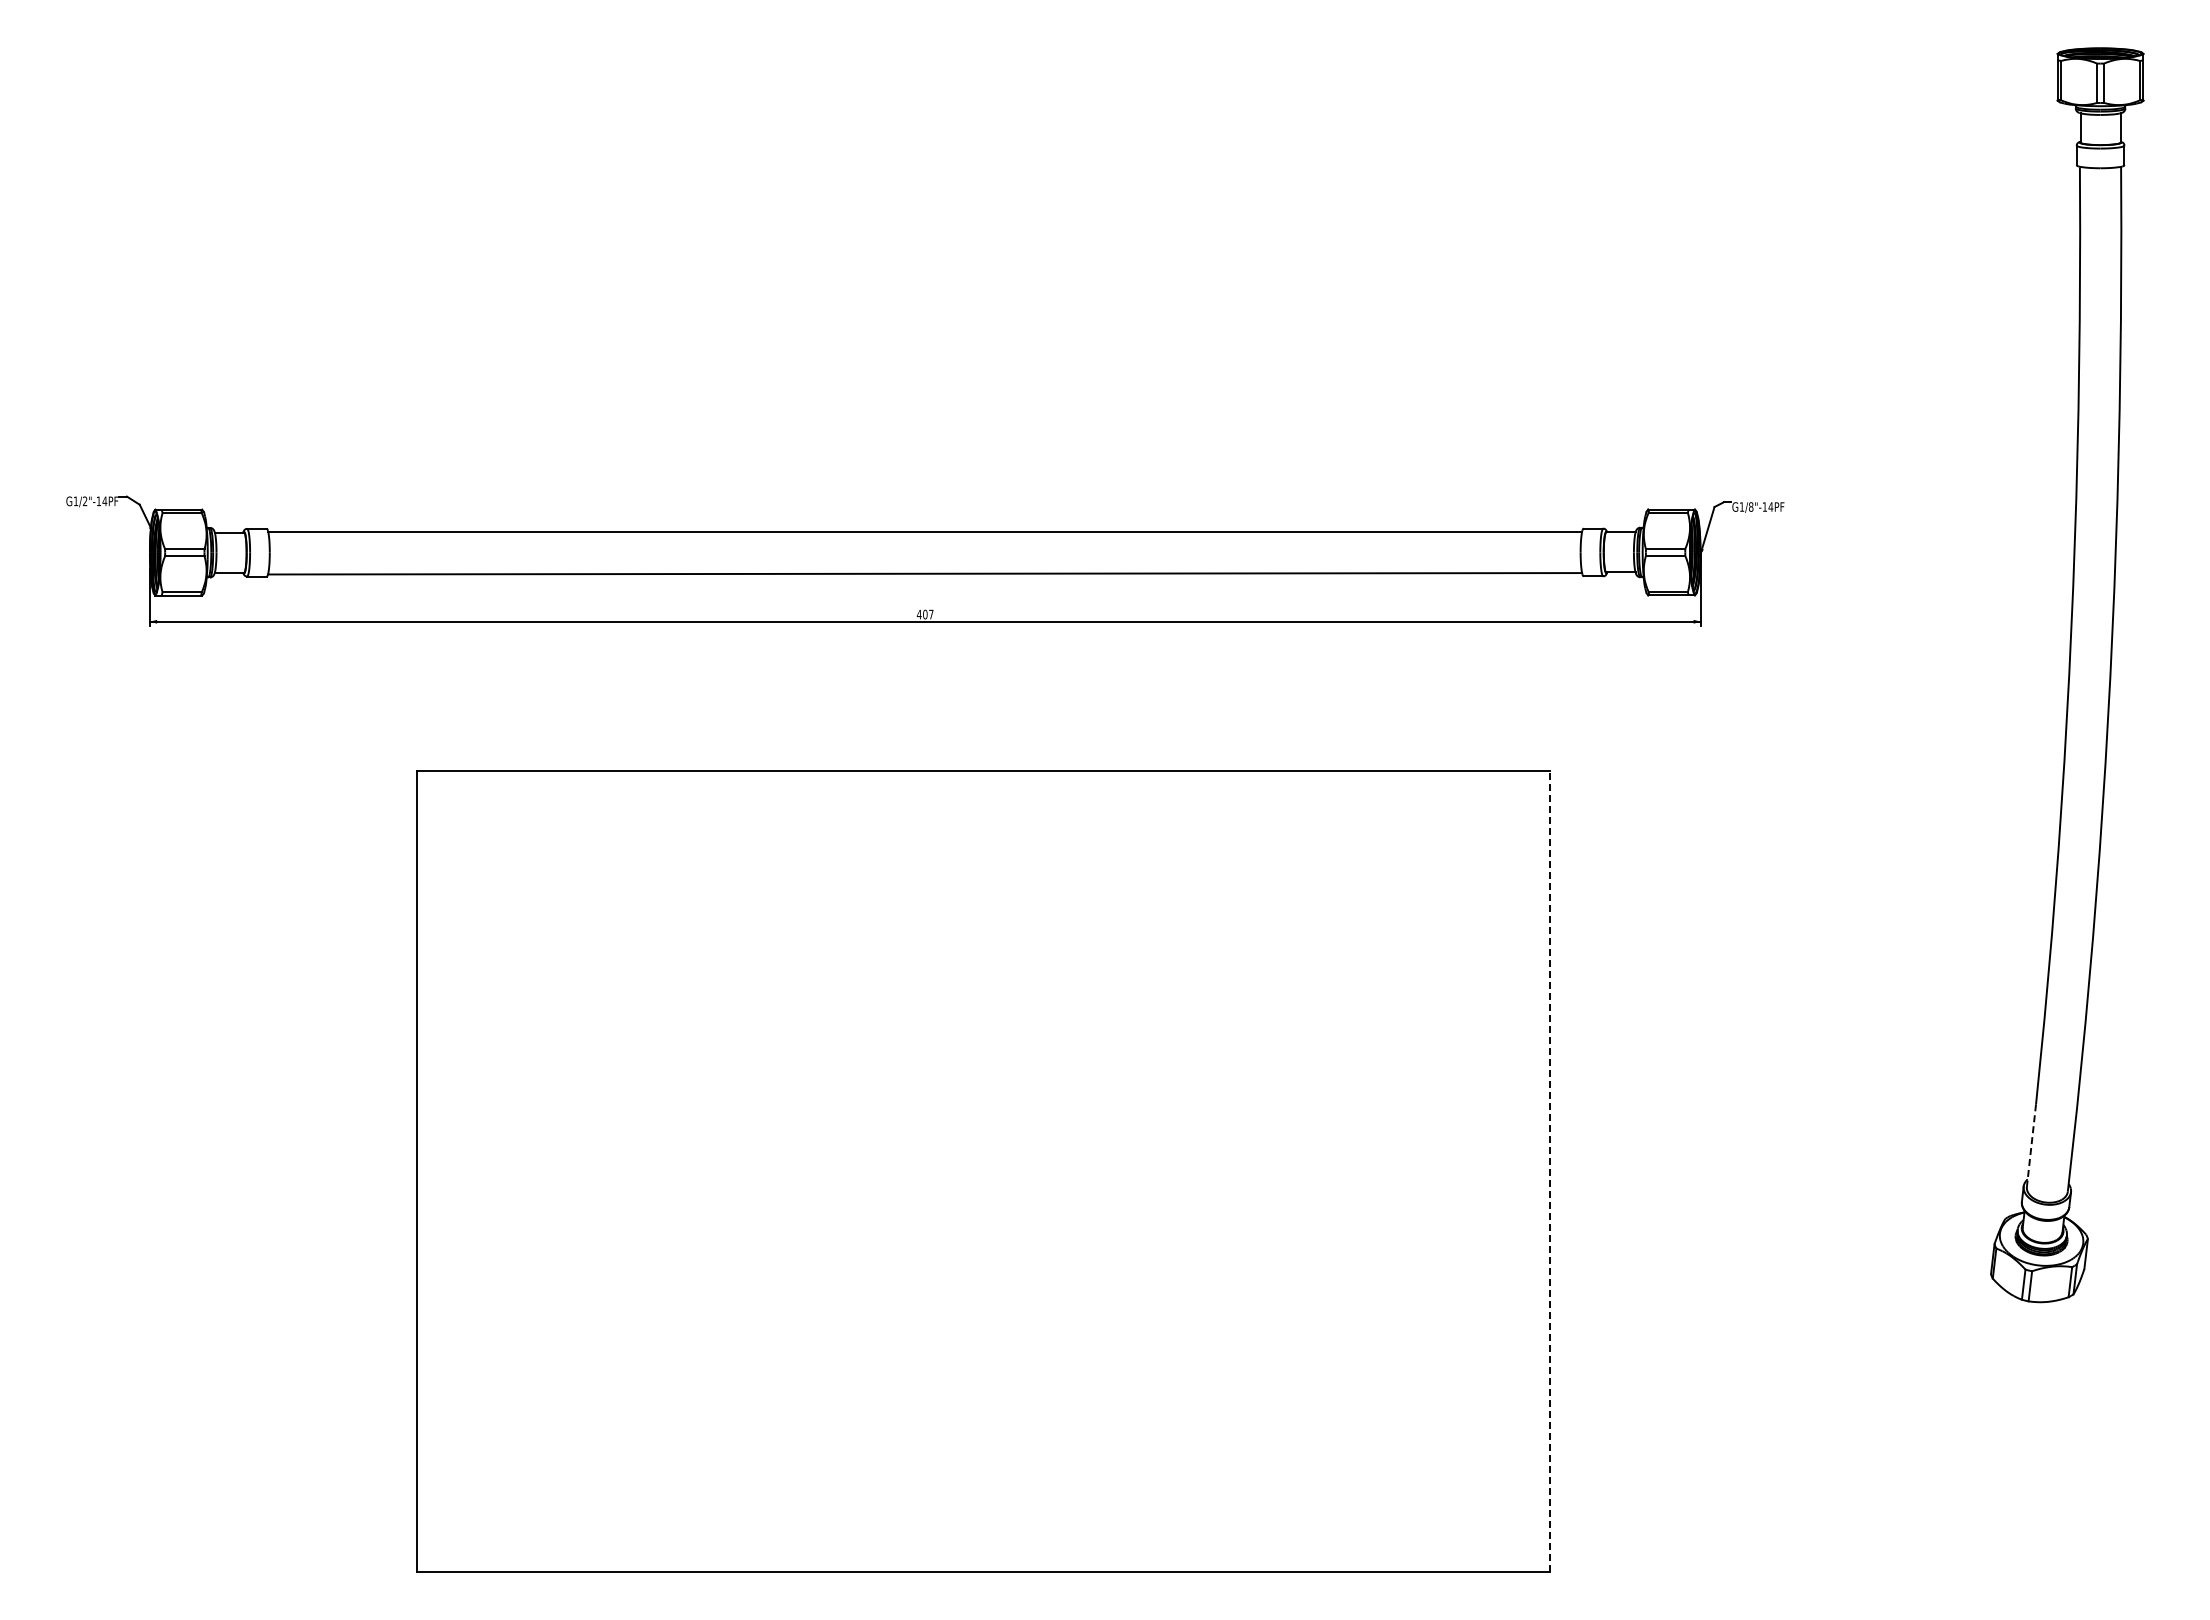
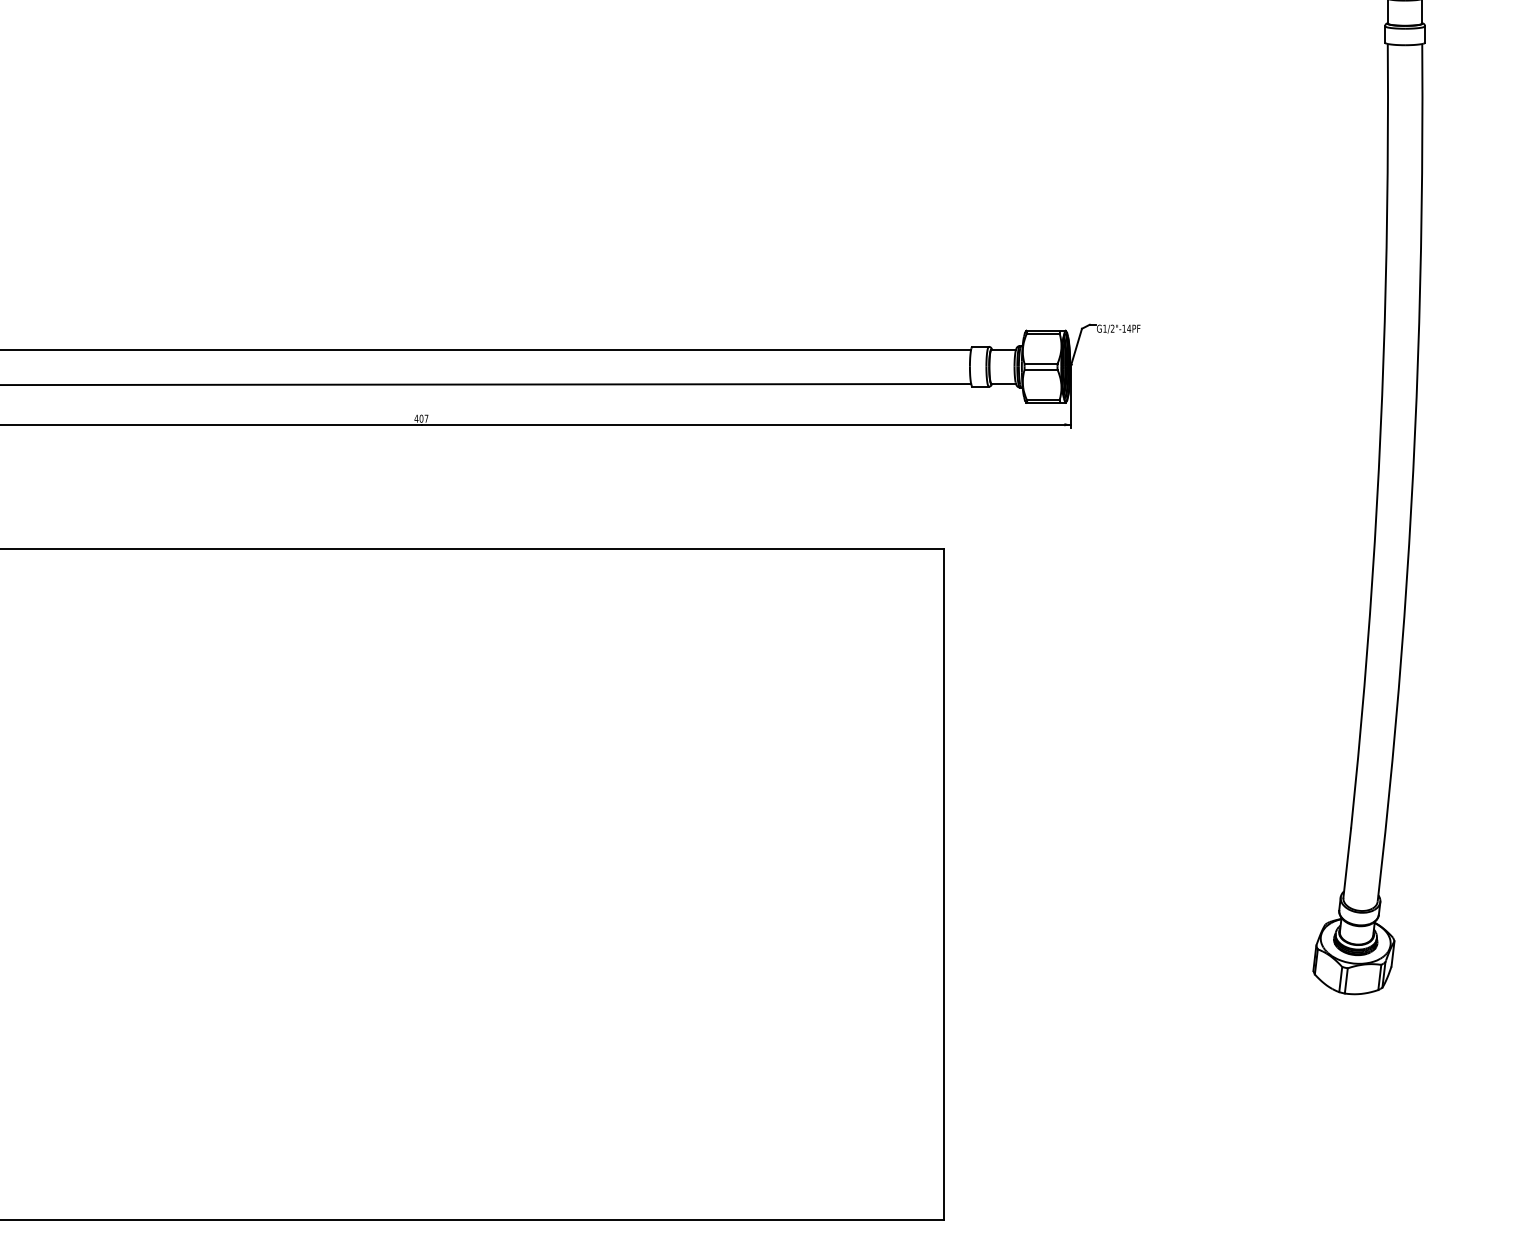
text: (1751, 506) -> (1112, 328), G1/8"-14PF -> G1/2"-14PF
line: (2031, 1145) -> (1347, 863), dashed -> solid
line: (1549, 1170) -> (943, 884), dashed -> solid

